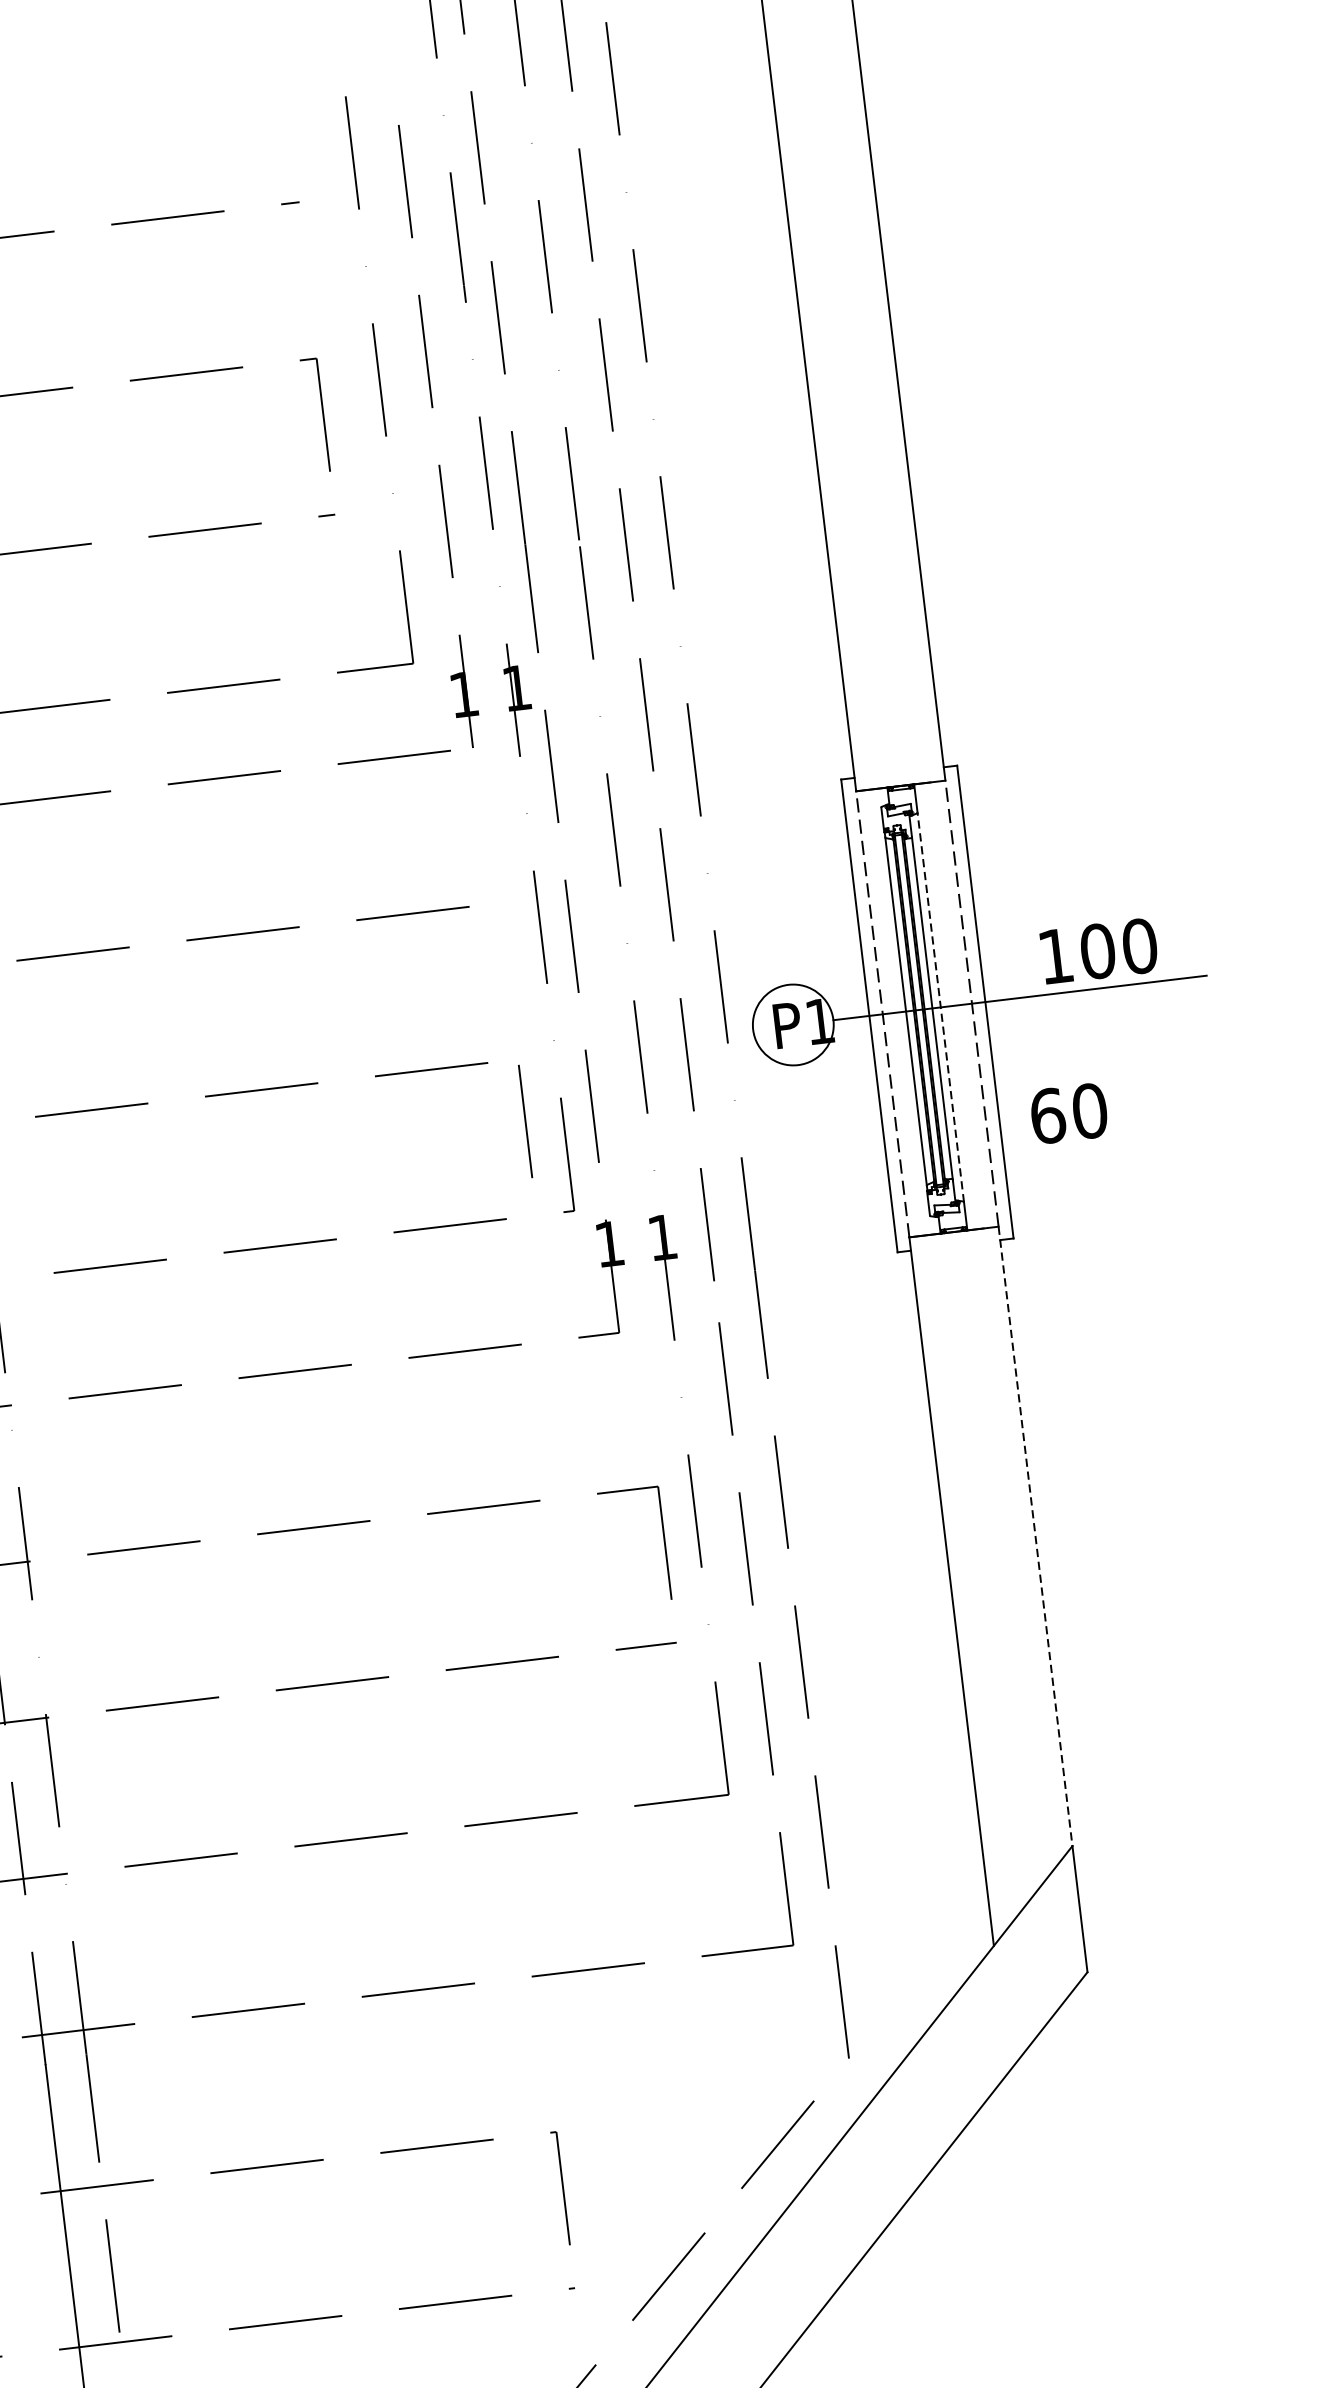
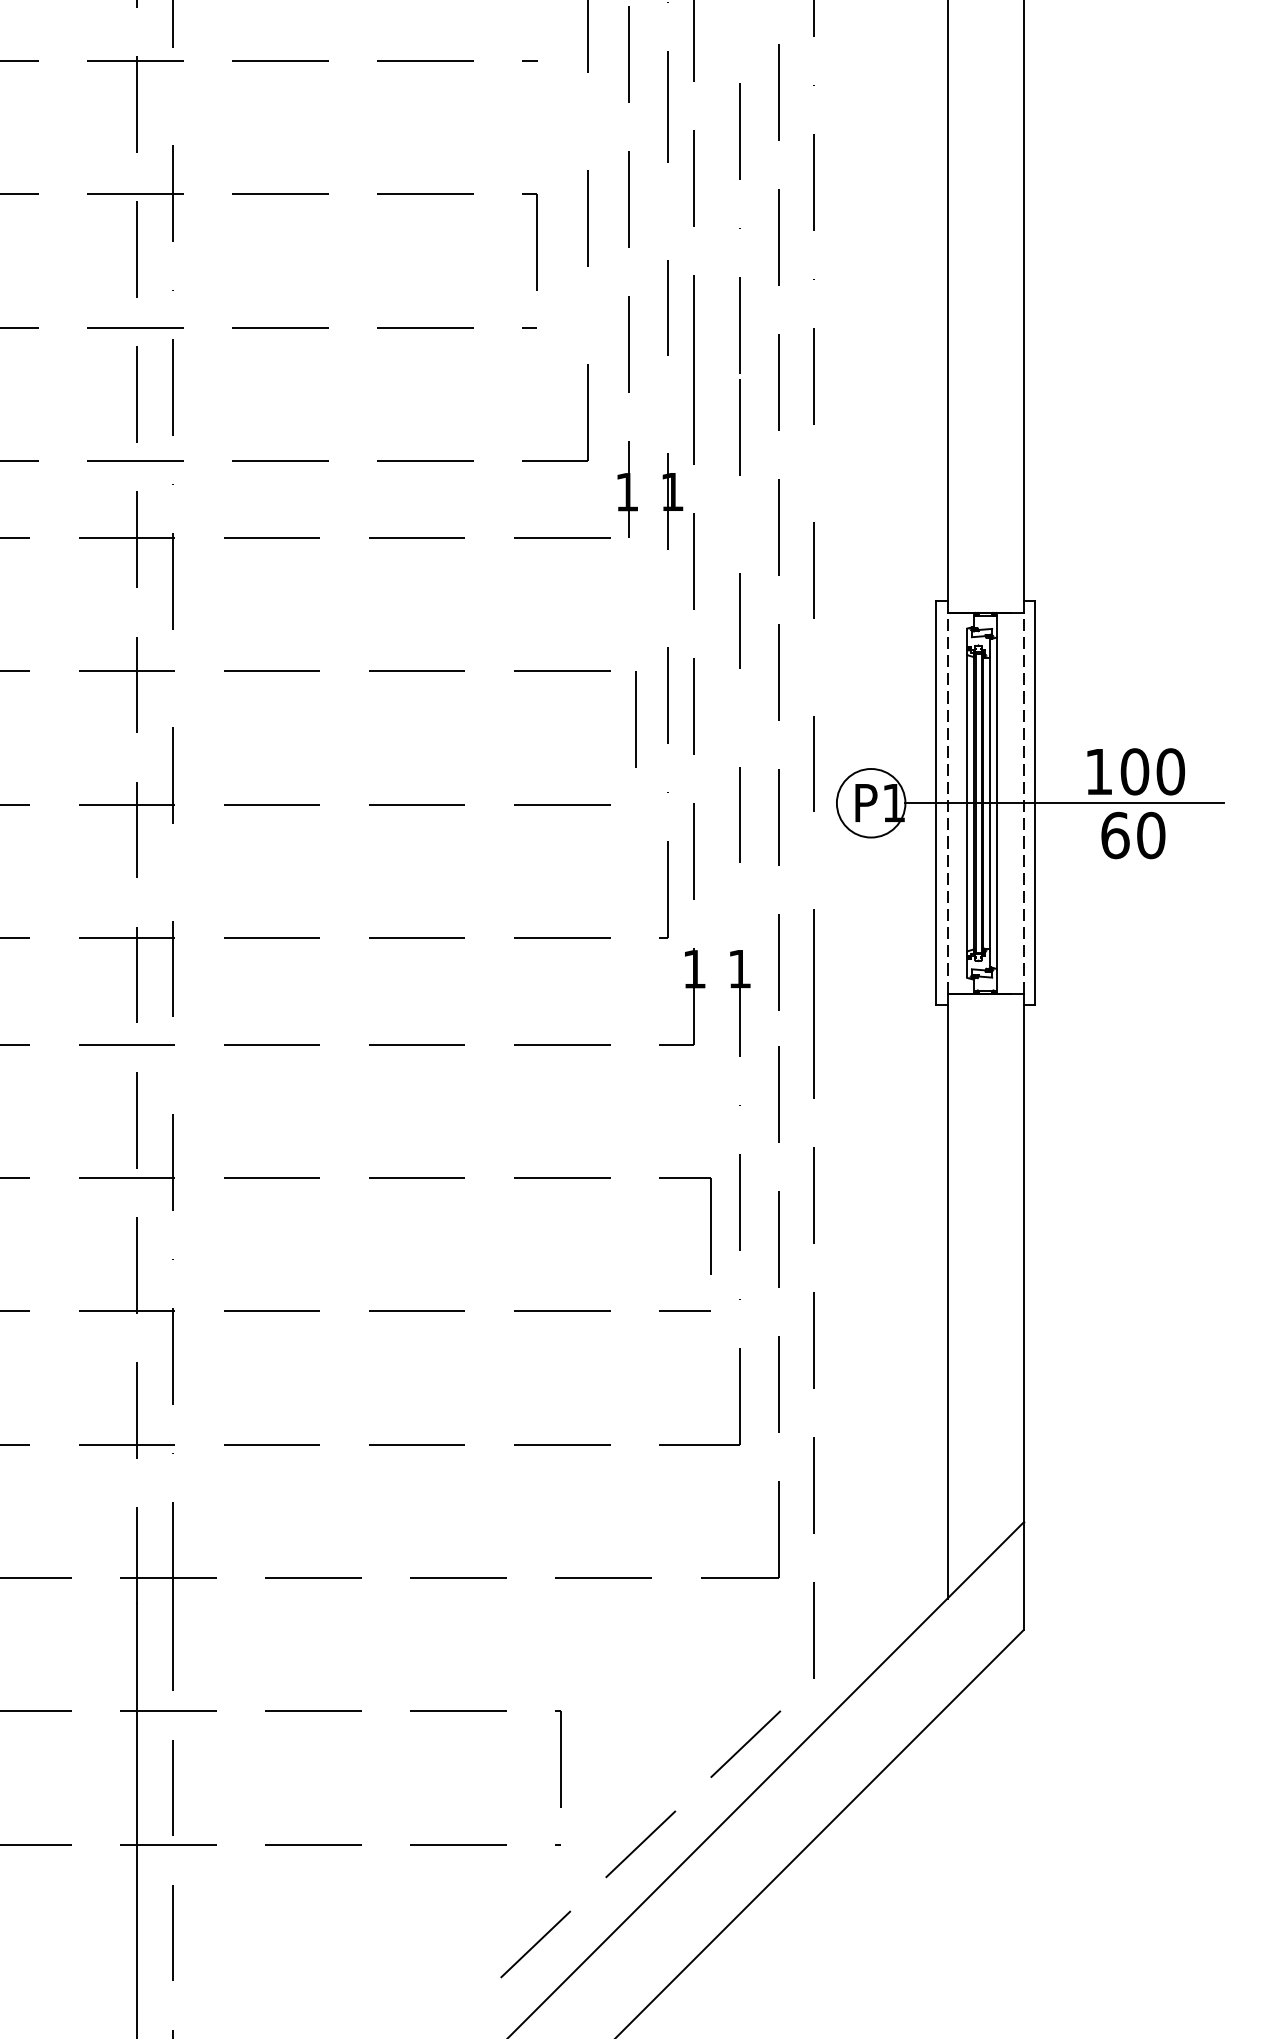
line: (941, 1006) -> (997, 802), dashed -> solid
text: (1069, 1113) -> (1133, 835), moved
line: (524, 1121) -> (635, 719), moved
line: (1035, 1536) -> (1023, 1258), dashed -> solid

